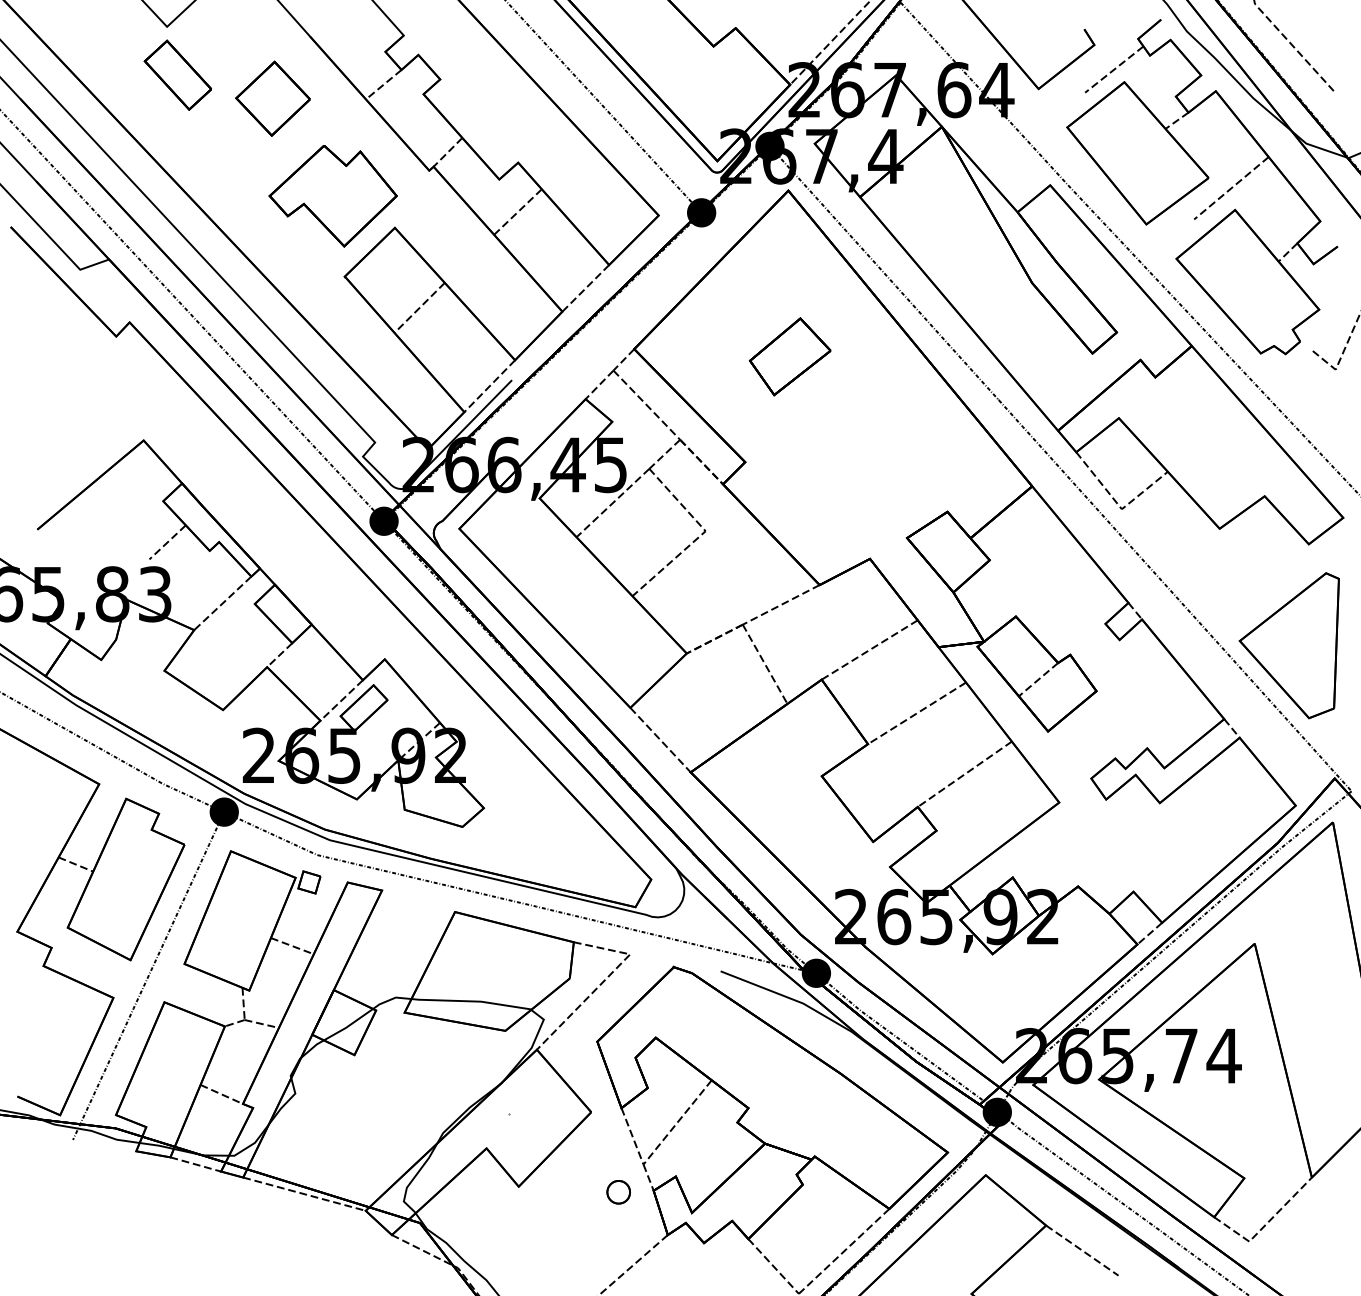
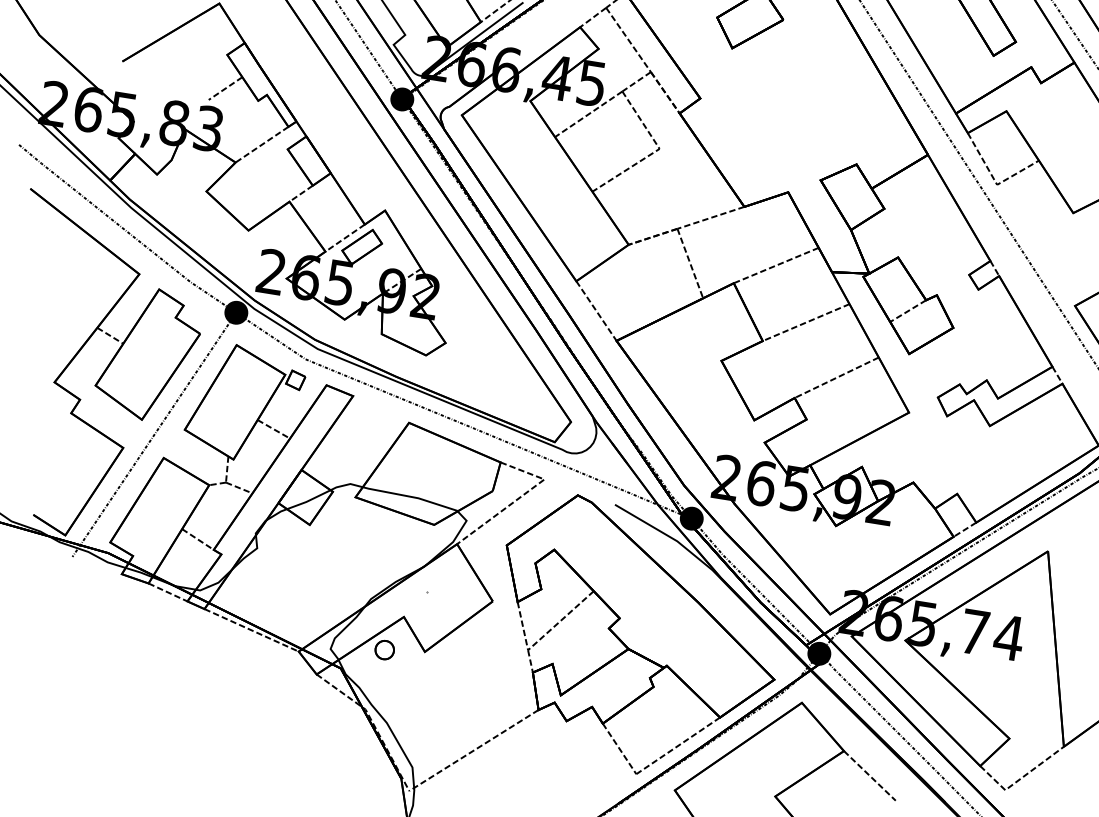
part: (618, 1192) -> (384, 650), moved

